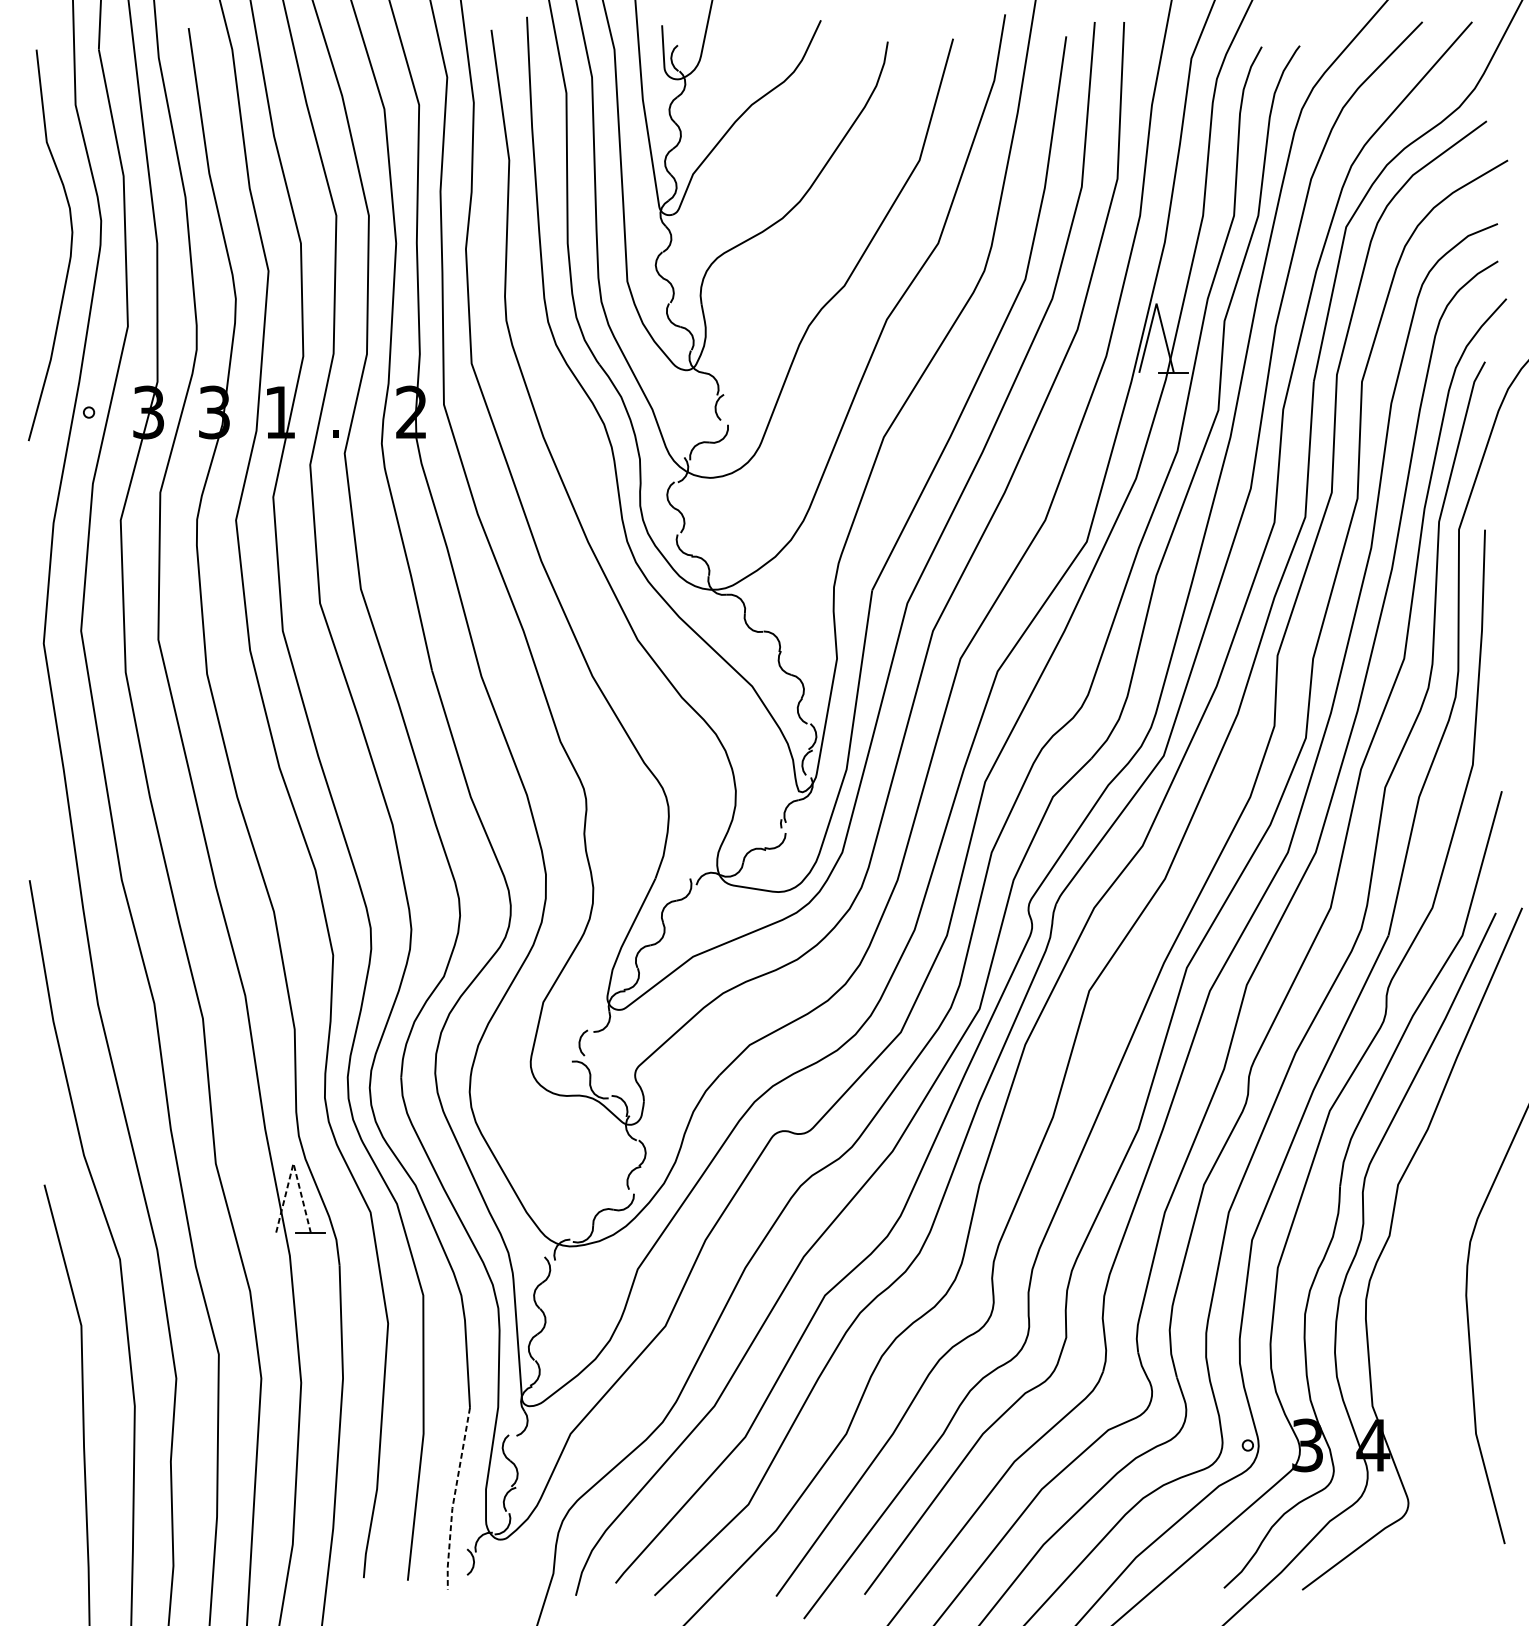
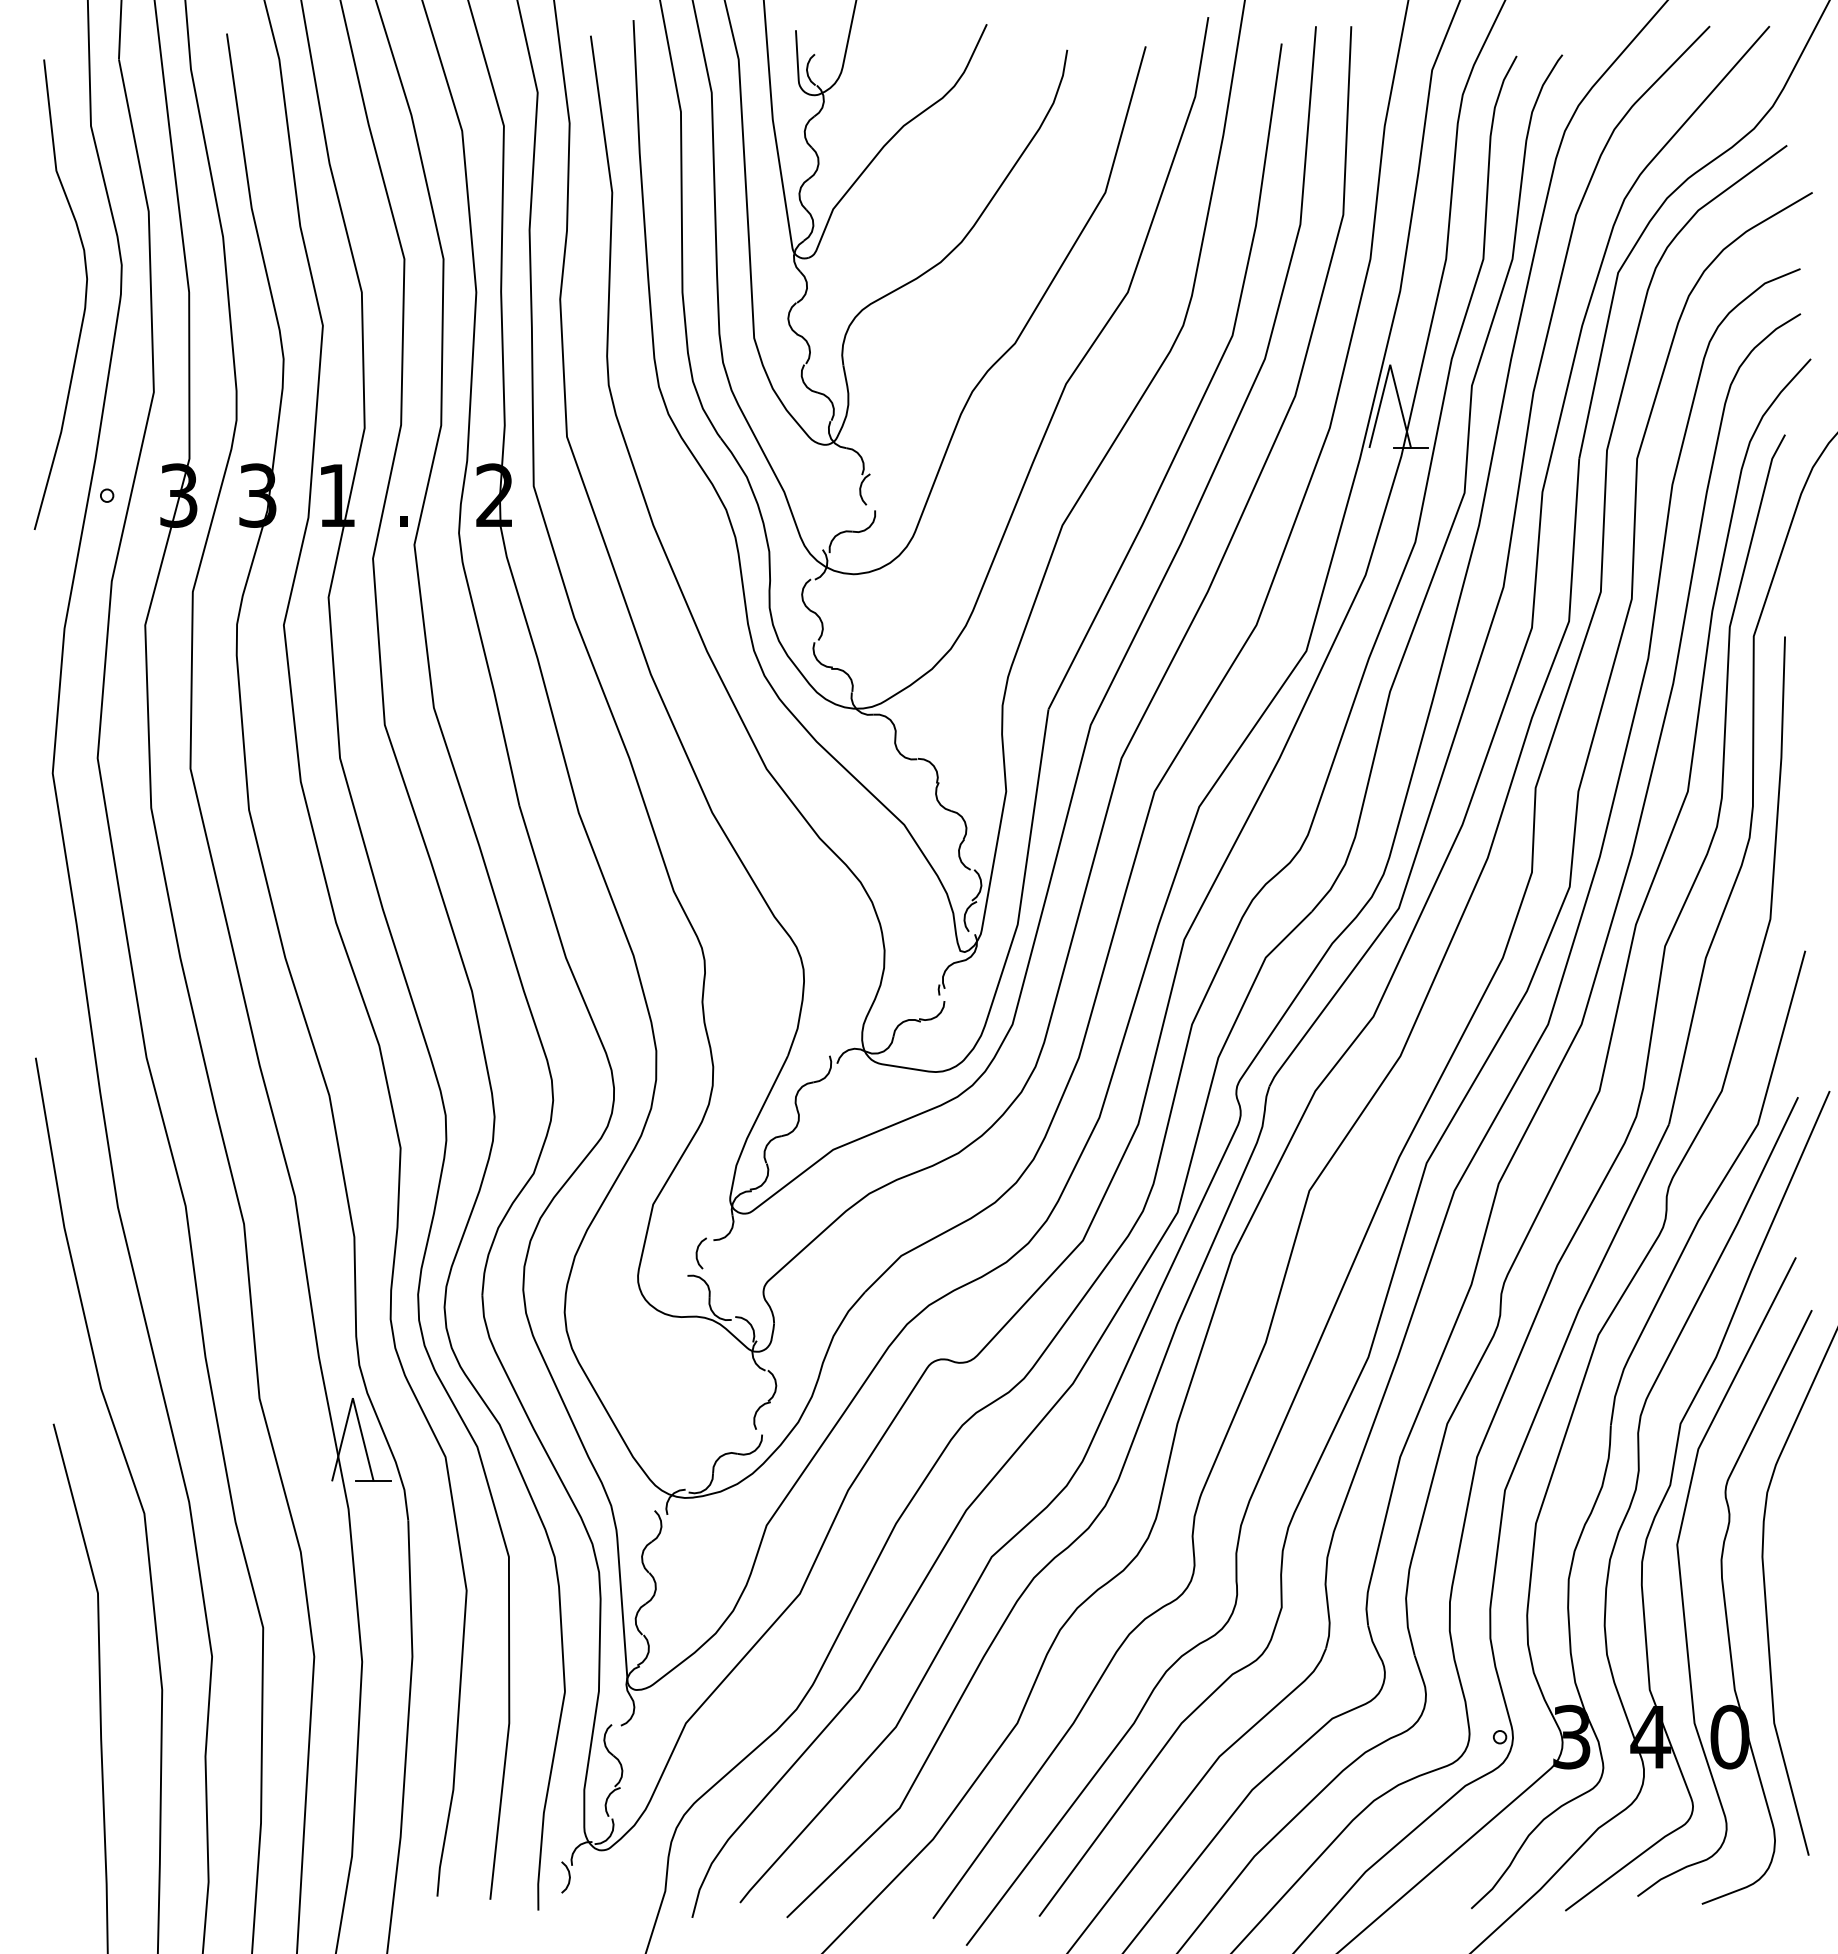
line: (293, 1163) -> (352, 1398), dashed -> solid
part: (1434, 1315) -> (1724, 1580), added
line: (453, 1499) -> (545, 1802), dashed -> solid

